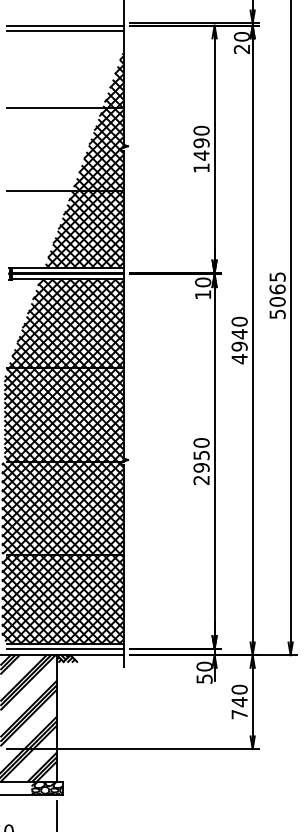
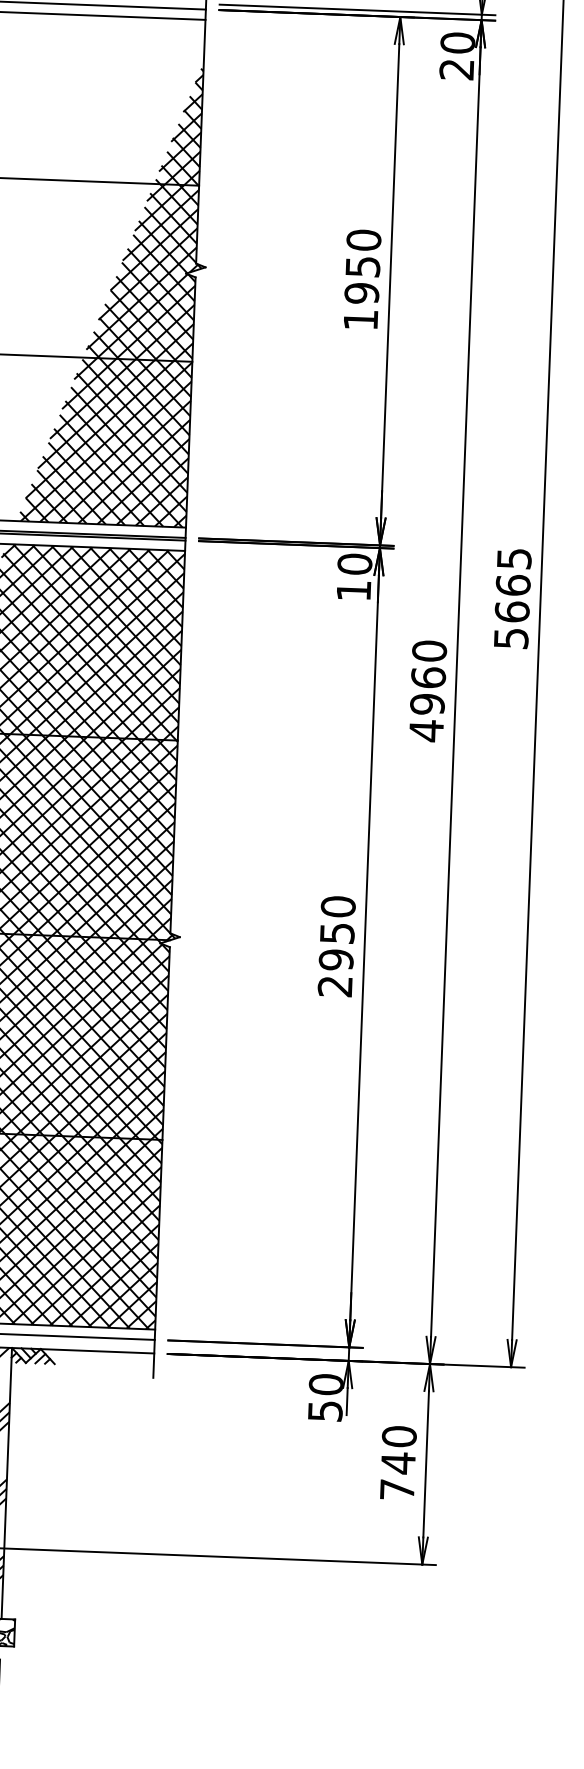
text: (201, 149) -> (362, 280), 1490 -> 1950
text: (277, 301) -> (512, 610), 5065 -> 5665
text: (239, 334) -> (428, 678), 4940 -> 4960

